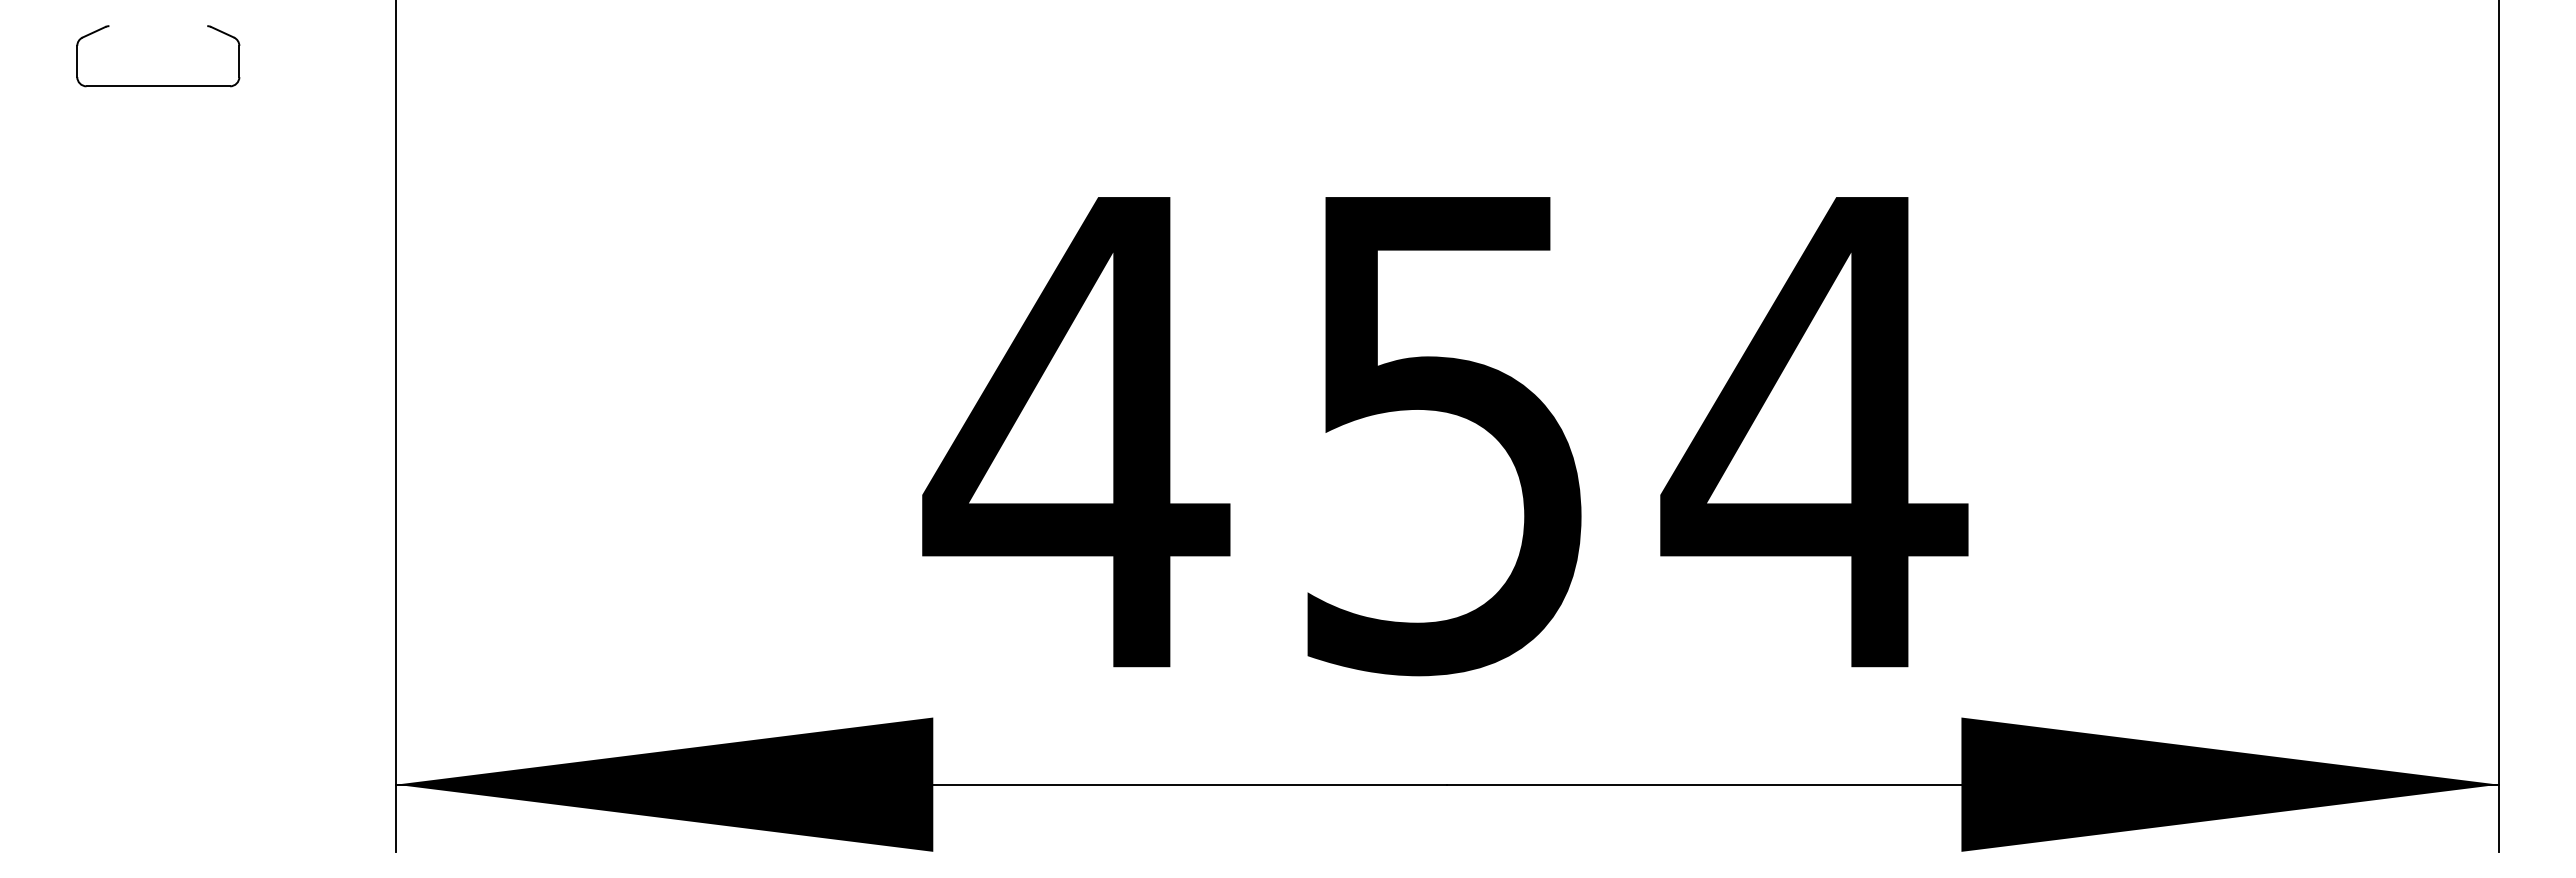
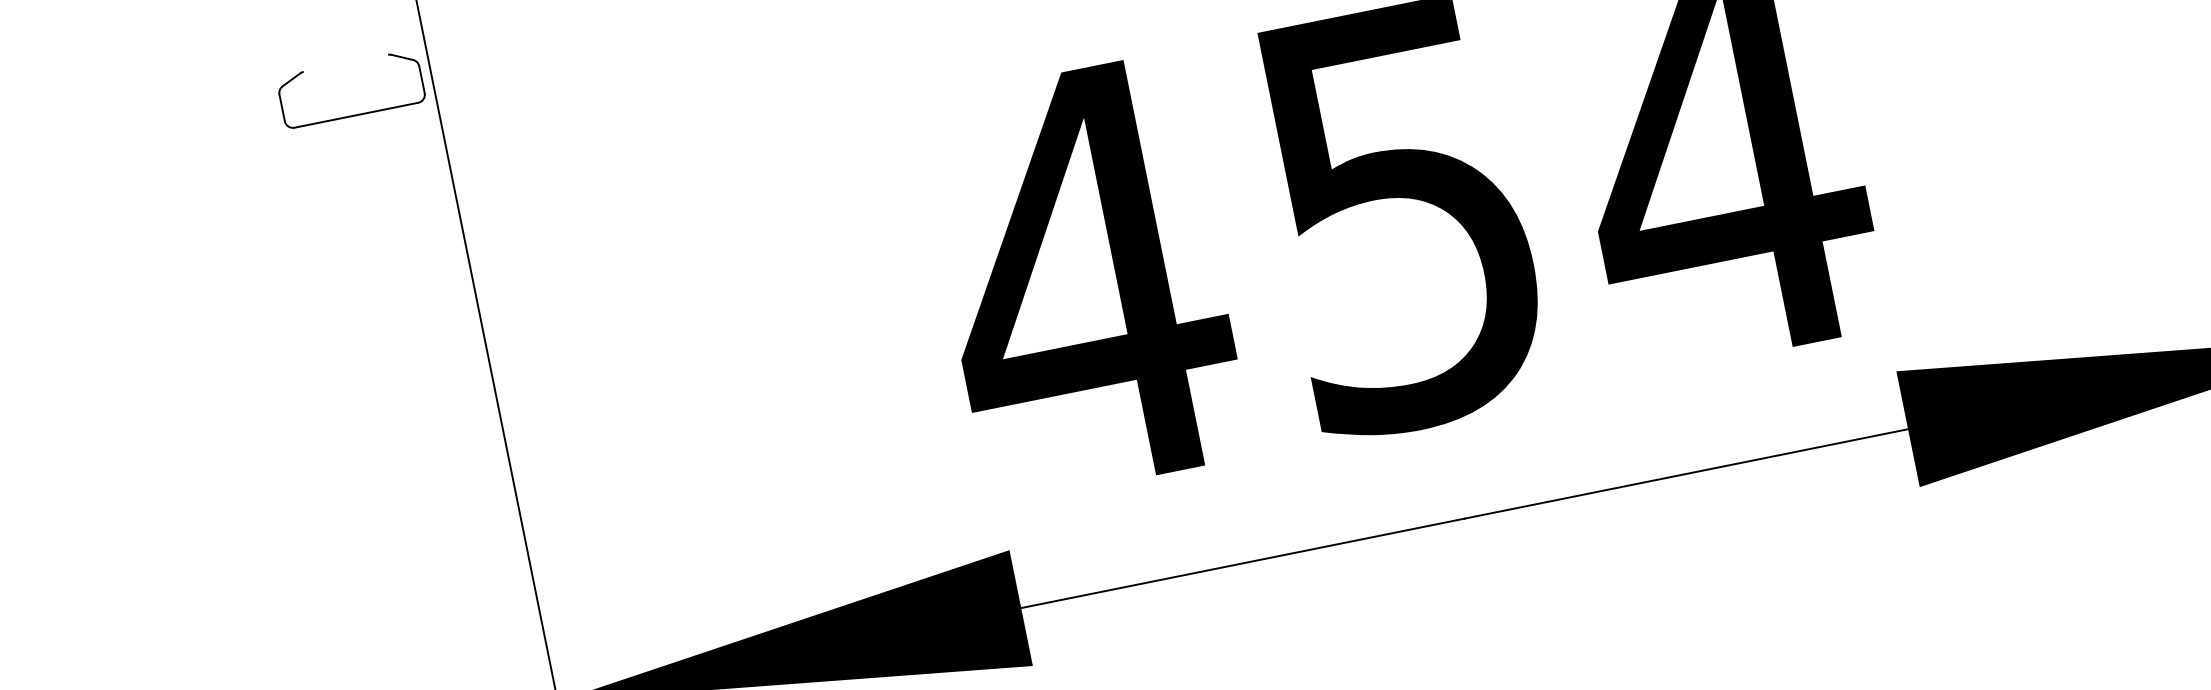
part: (158, 85) -> (356, 114), moved

